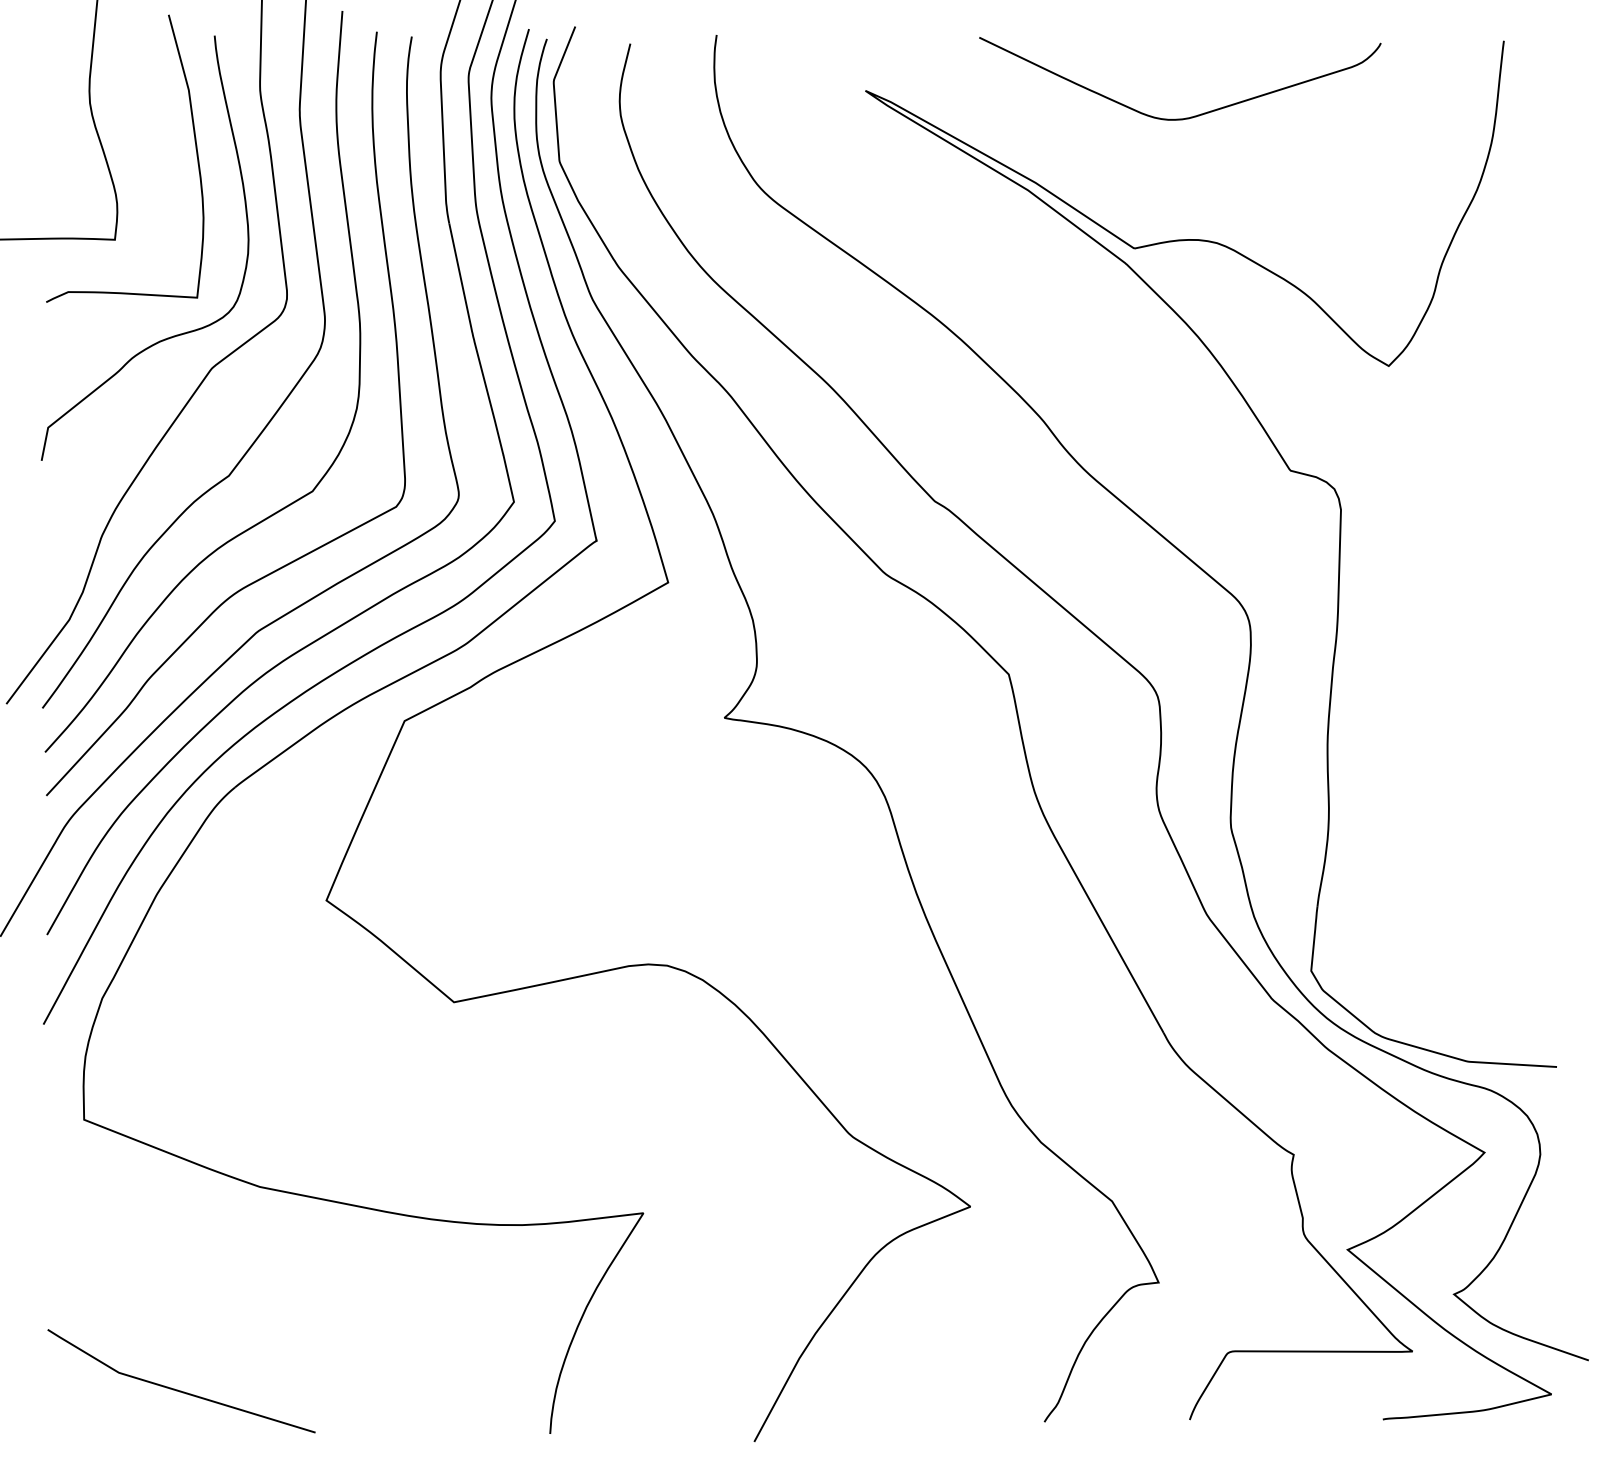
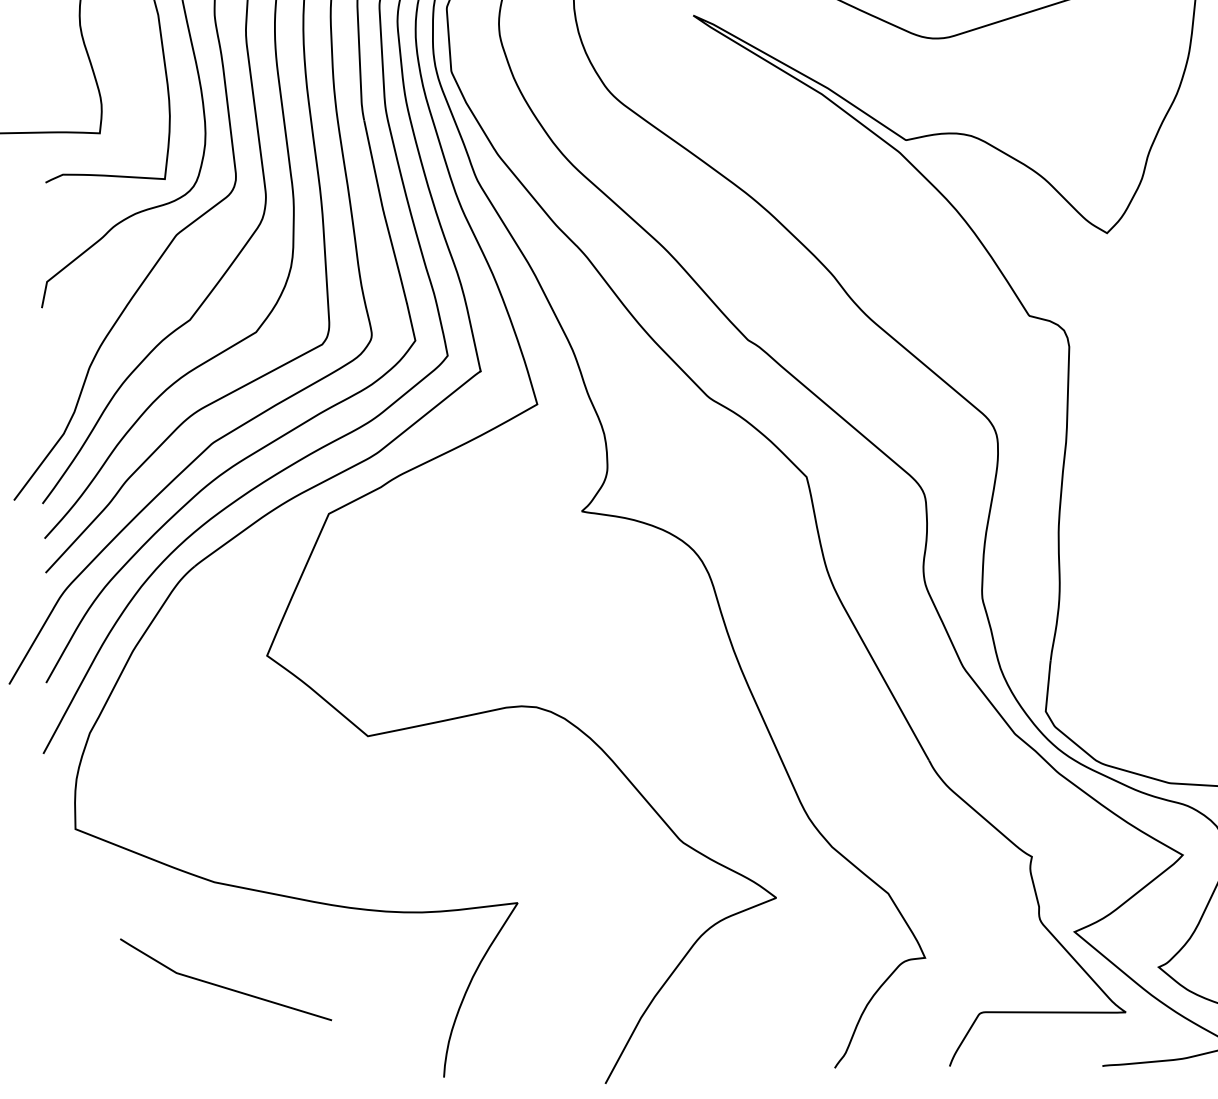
line: (177, 1389) -> (222, 986), moved

